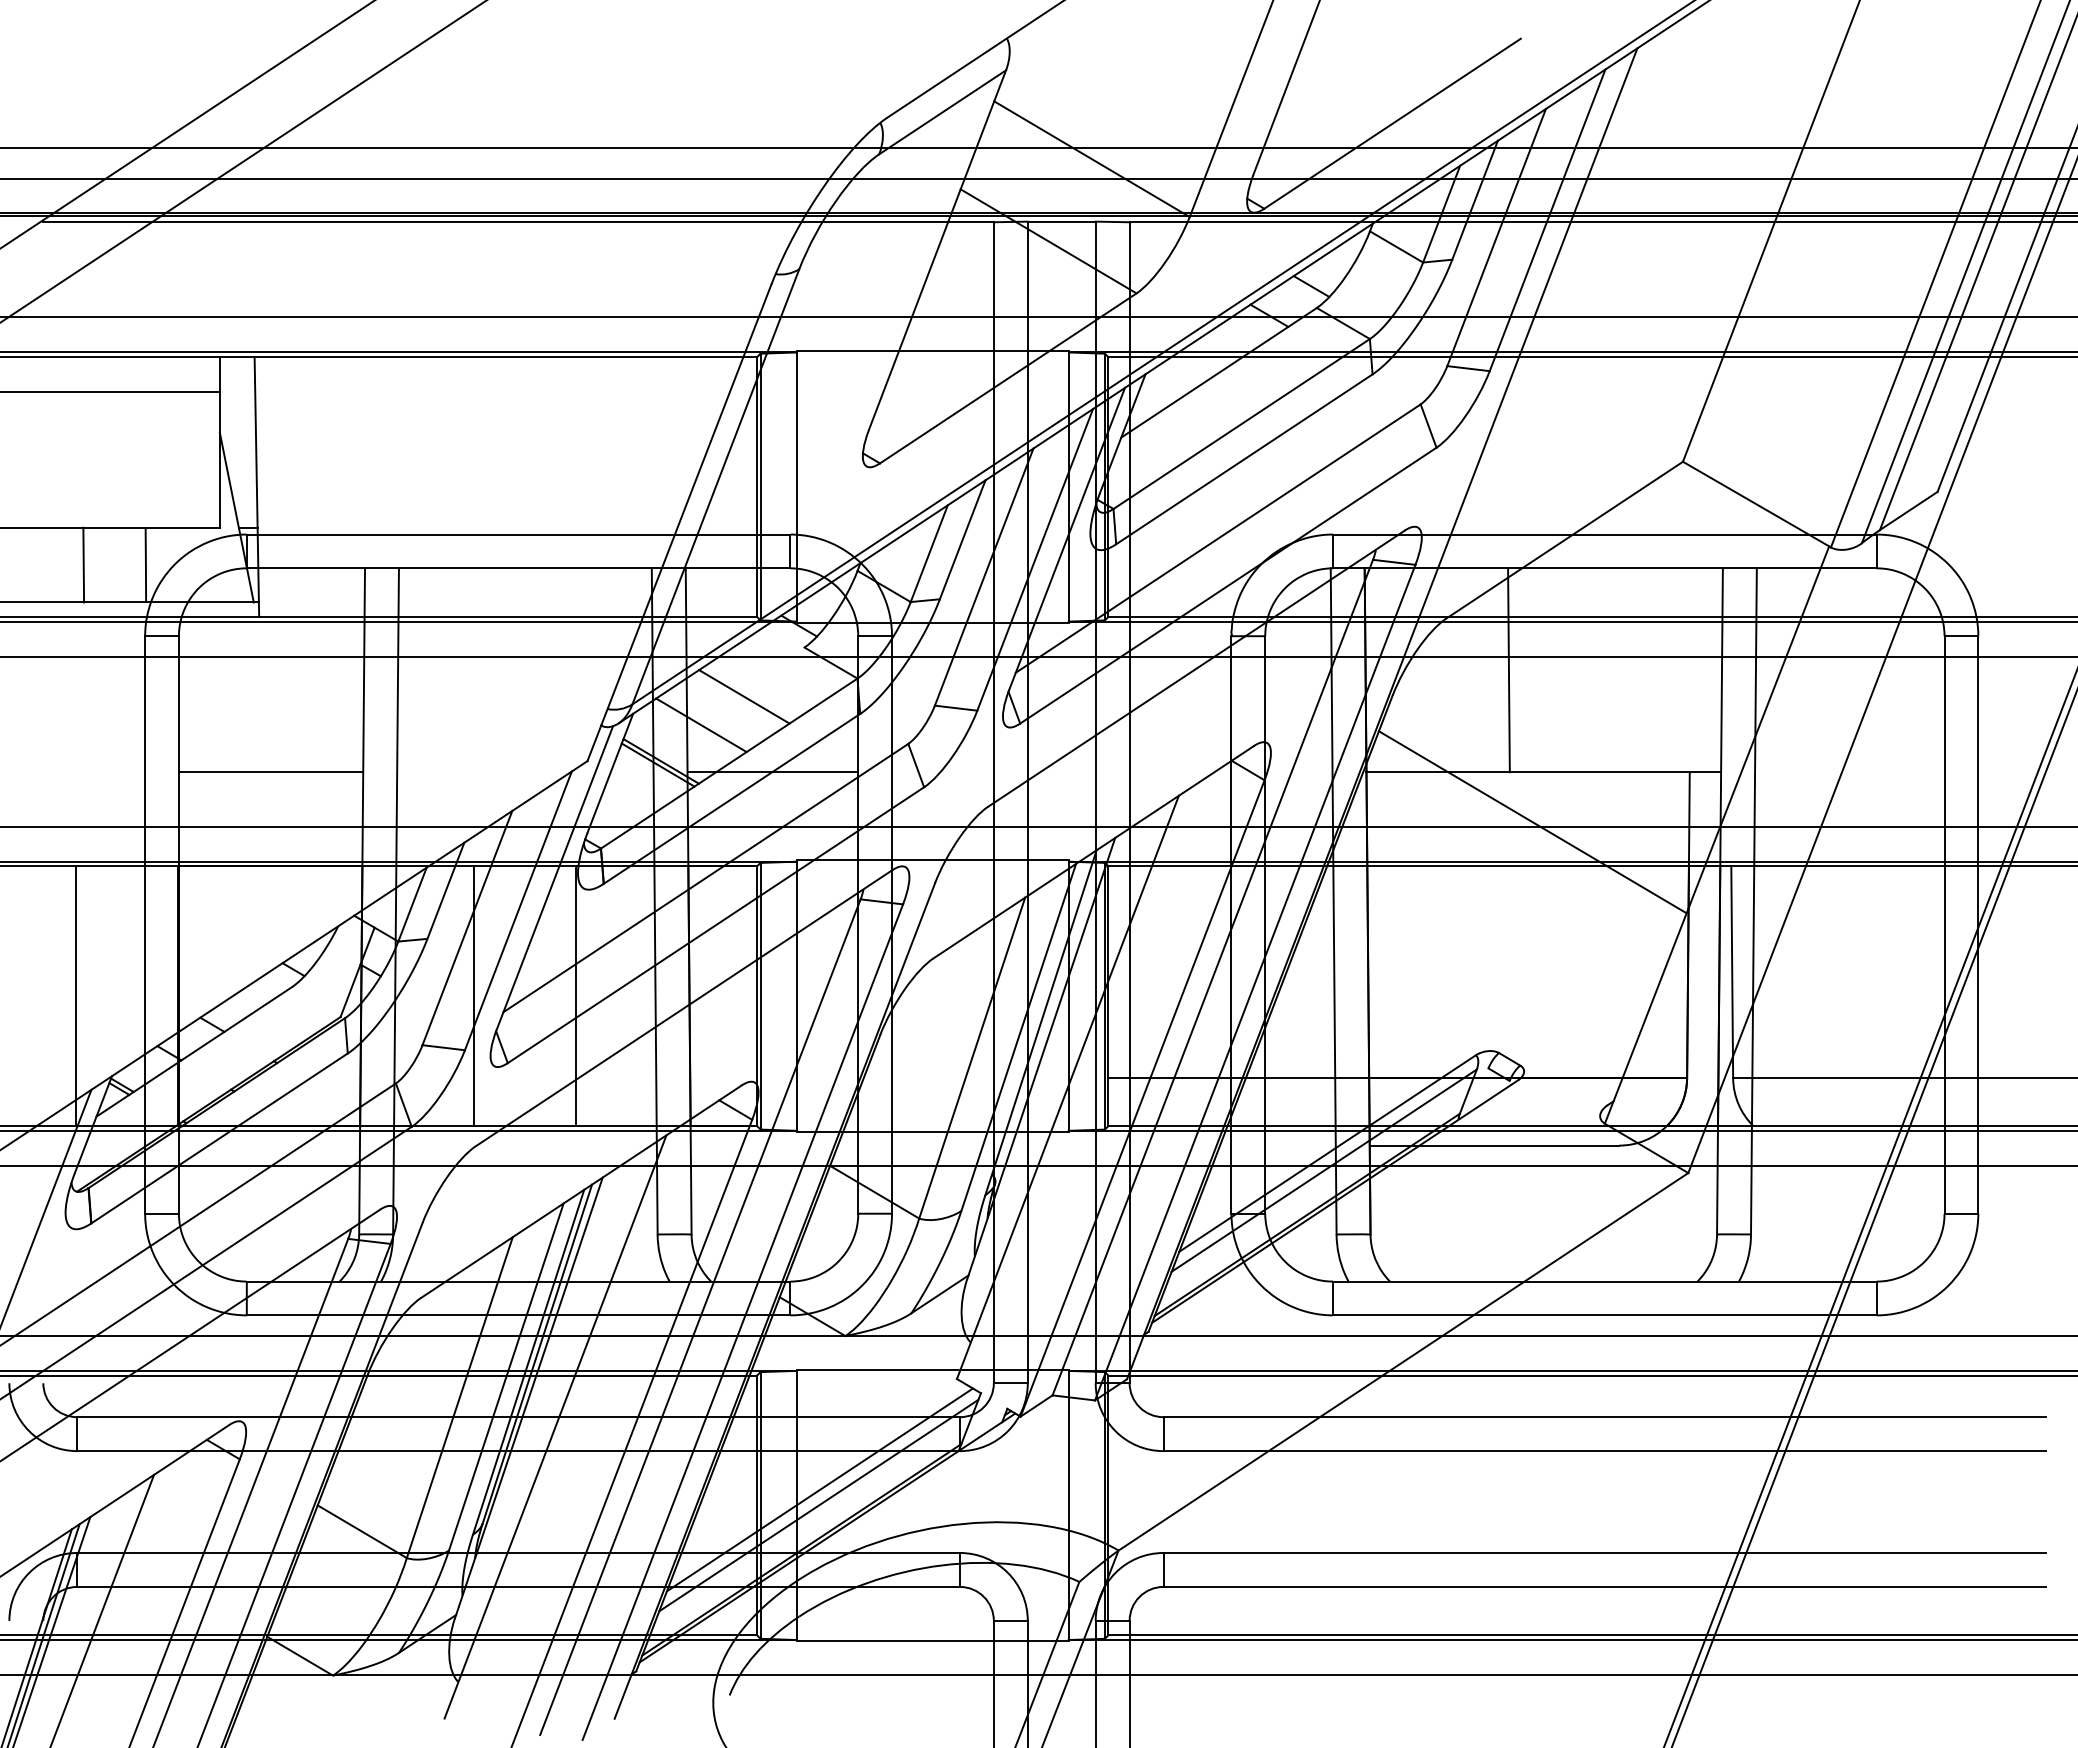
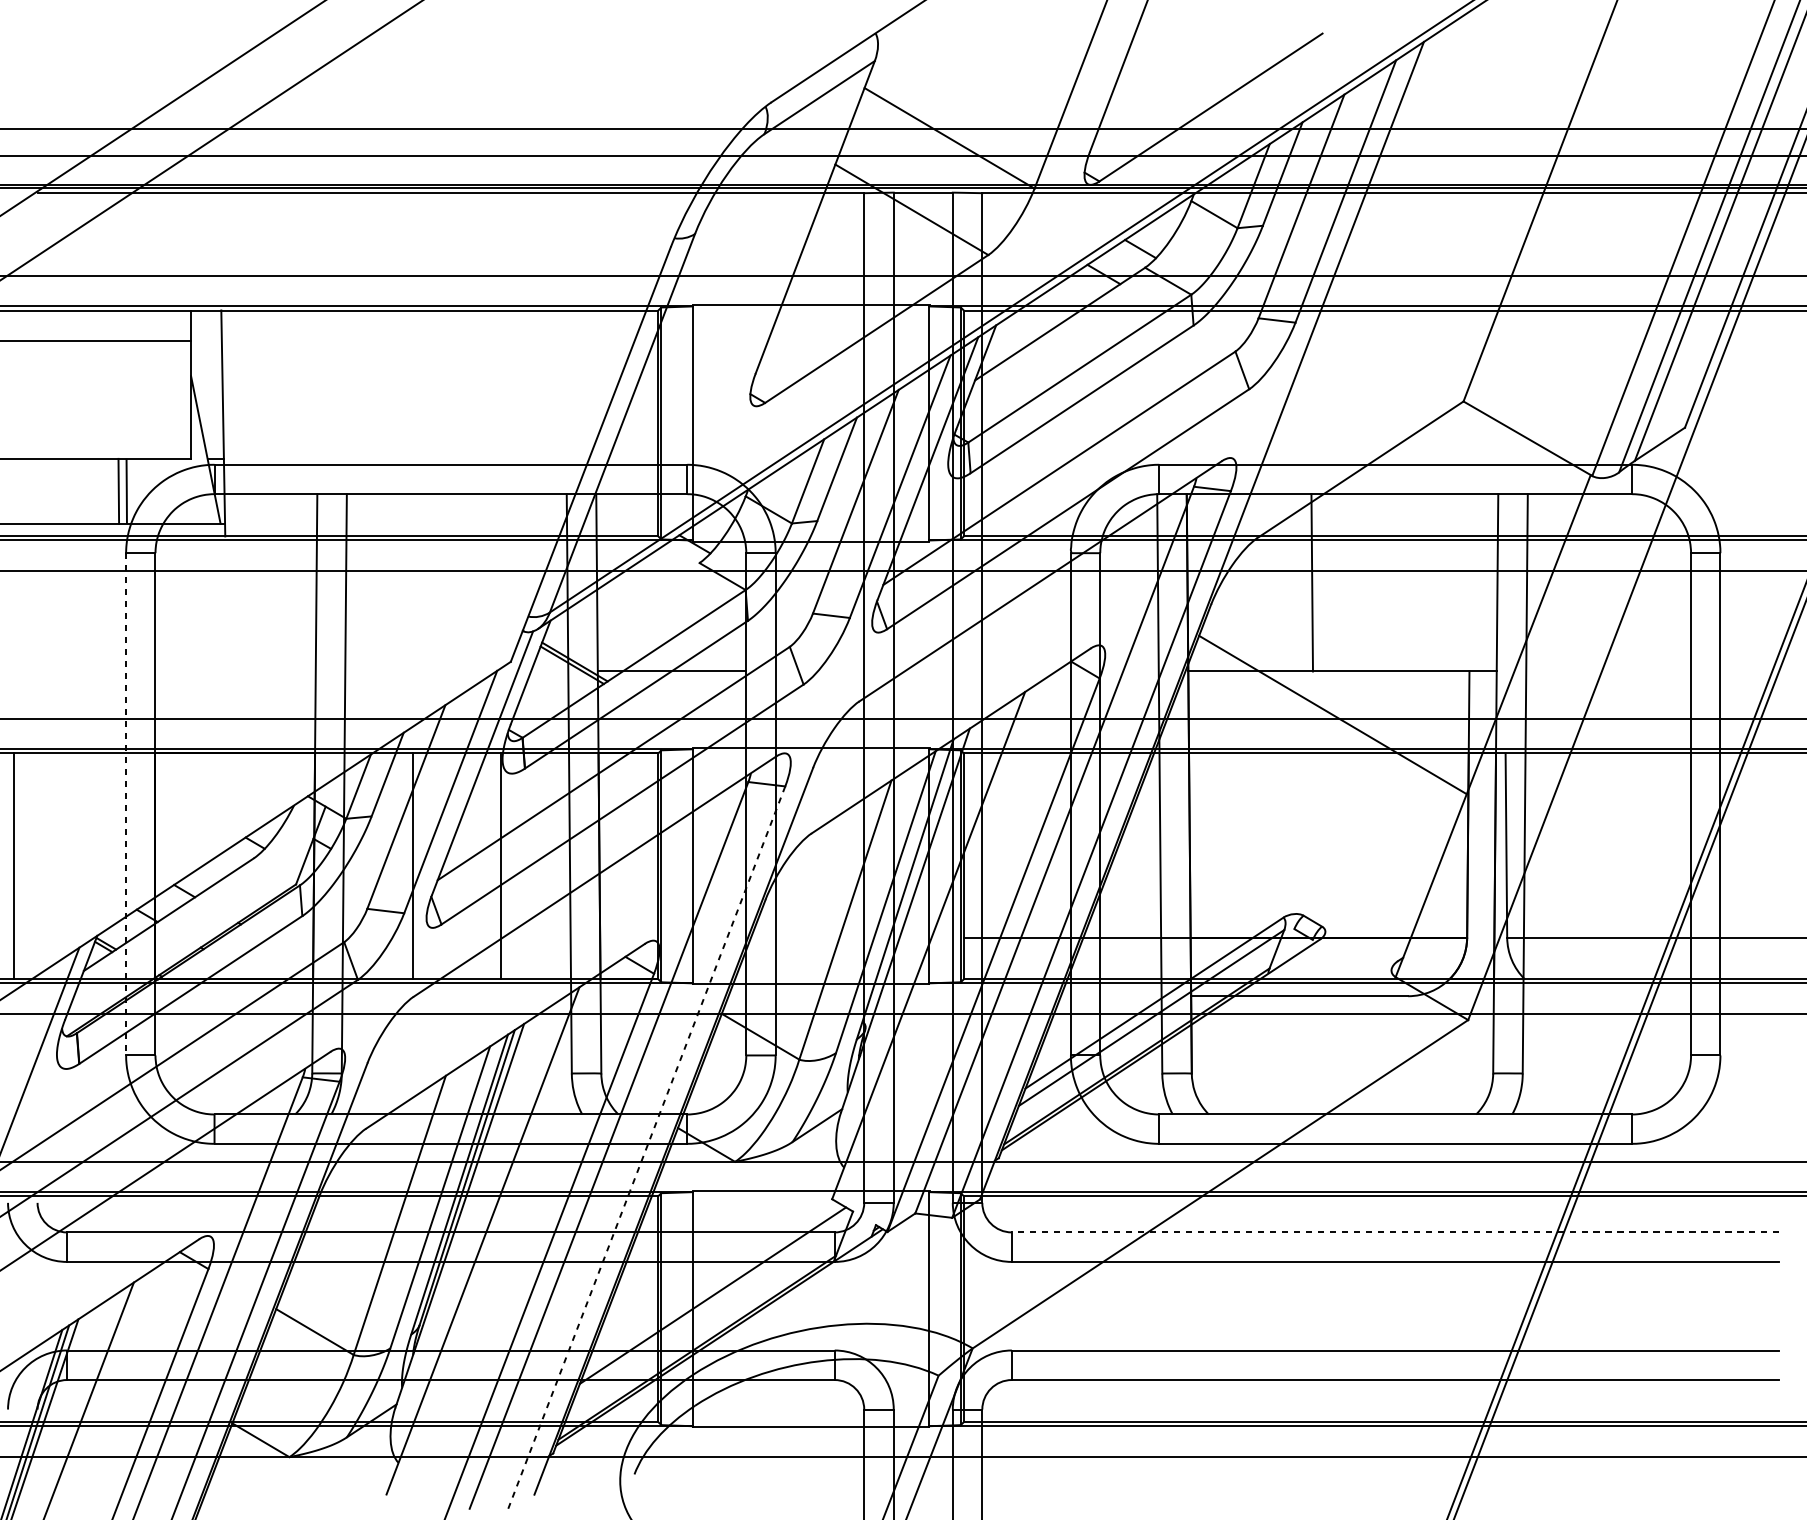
line: (83, 564) -> (118, 490), moved
line: (744, 696) -> (647, 605), removed
line: (701, 725) -> (609, 630), removed
line: (270, 772) -> (235, 671), removed
line: (145, 924) -> (126, 803), solid -> dashed
line: (76, 996) -> (14, 866), moved
line: (742, 1322) -> (645, 1150), solid -> dashed
line: (1604, 1417) -> (1395, 1232), solid -> dashed
line: (818, 1505) -> (711, 1309), removed

